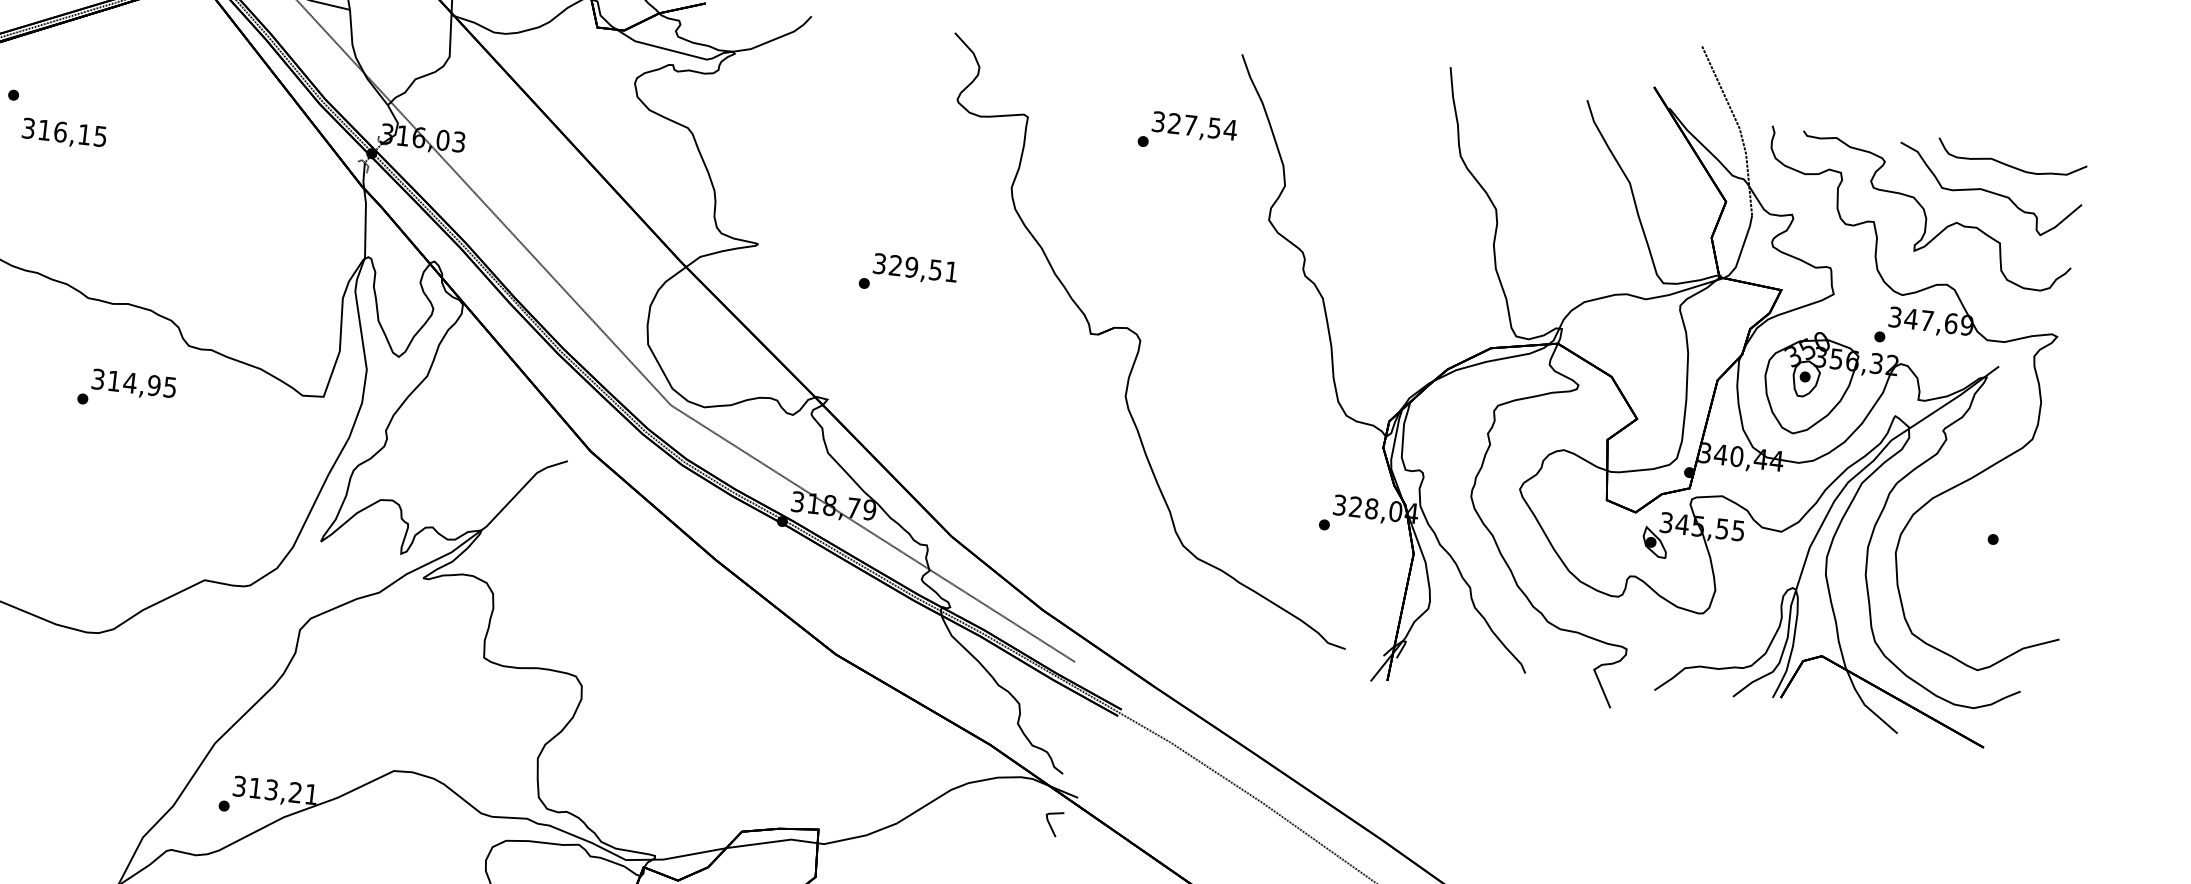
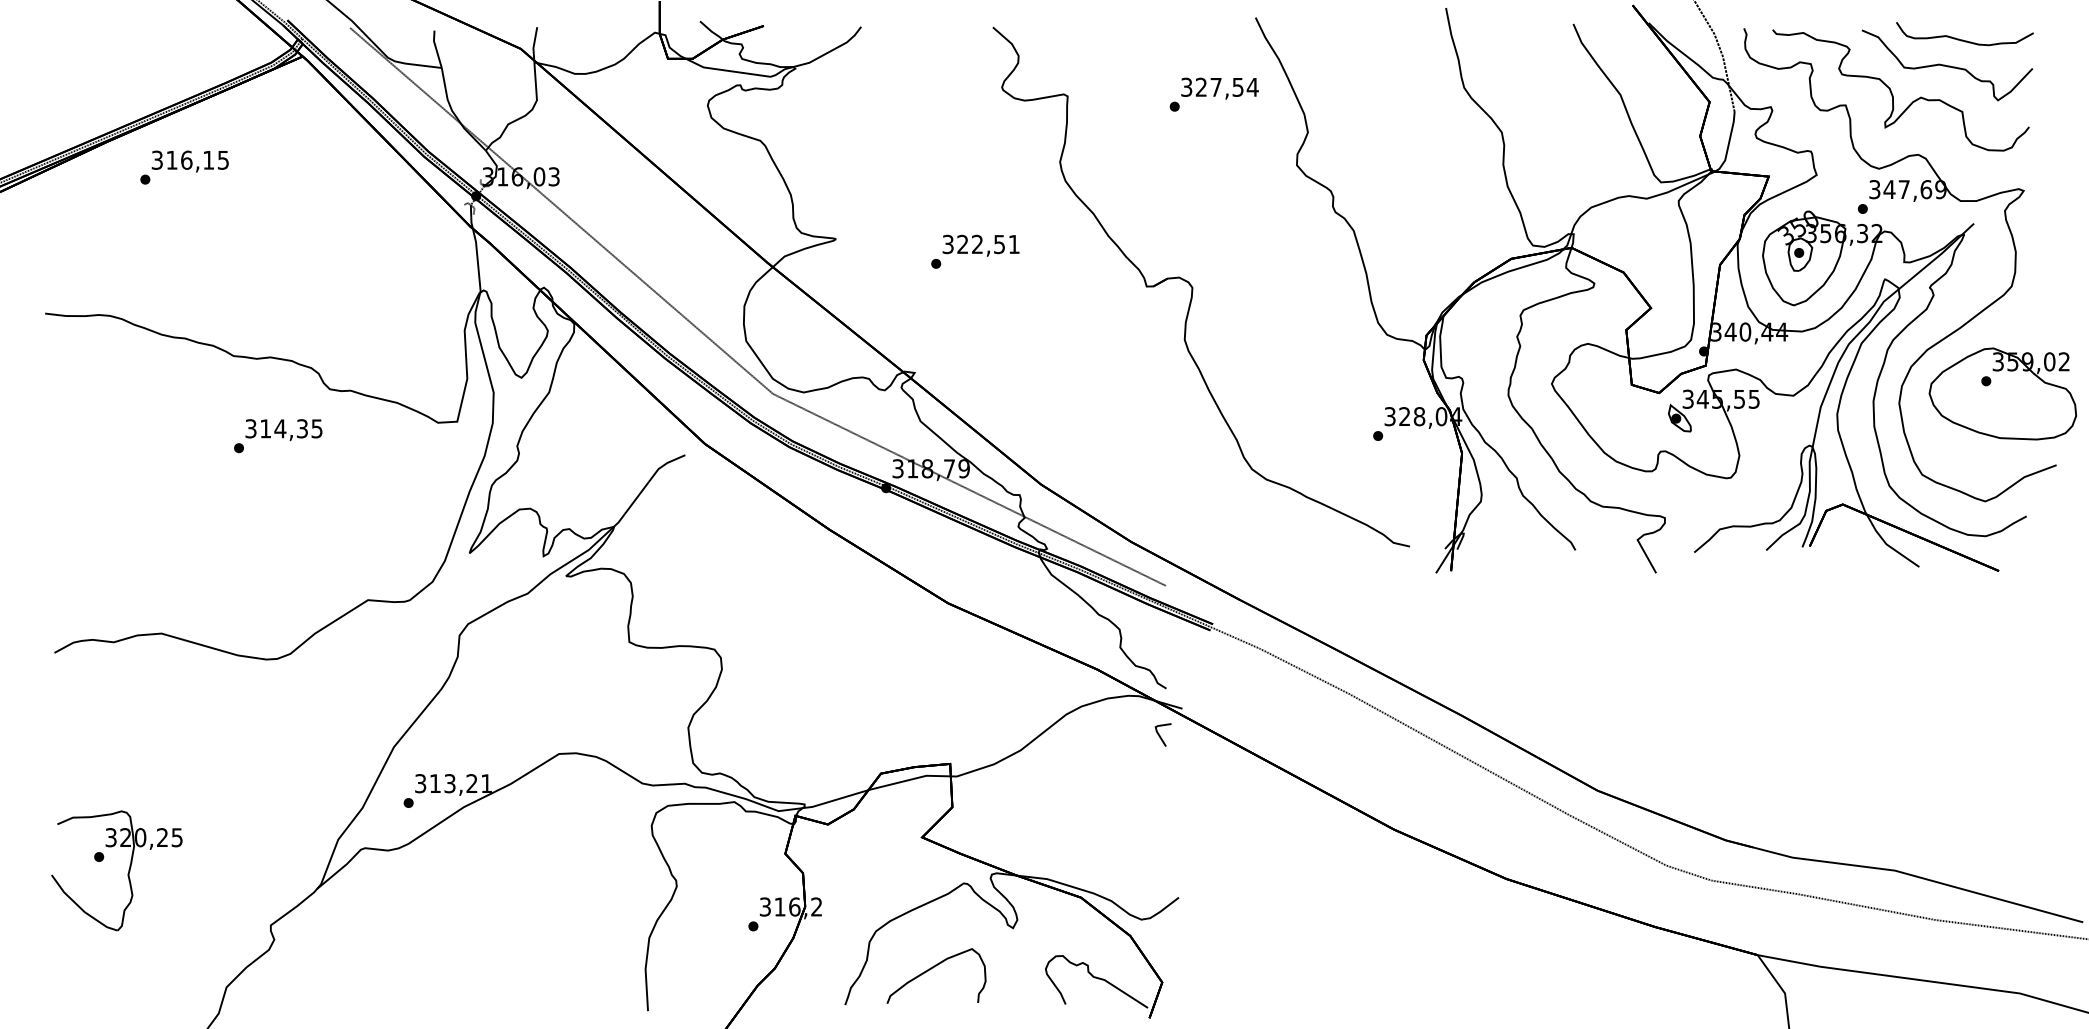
text: (63, 133) -> (189, 161), moved
text: (911, 267) -> (977, 244), 329,51 -> 322,51
text: (154, 385) -> (302, 428), 314,95 -> 314,35
part: (2009, 554) -> (2002, 393), added

